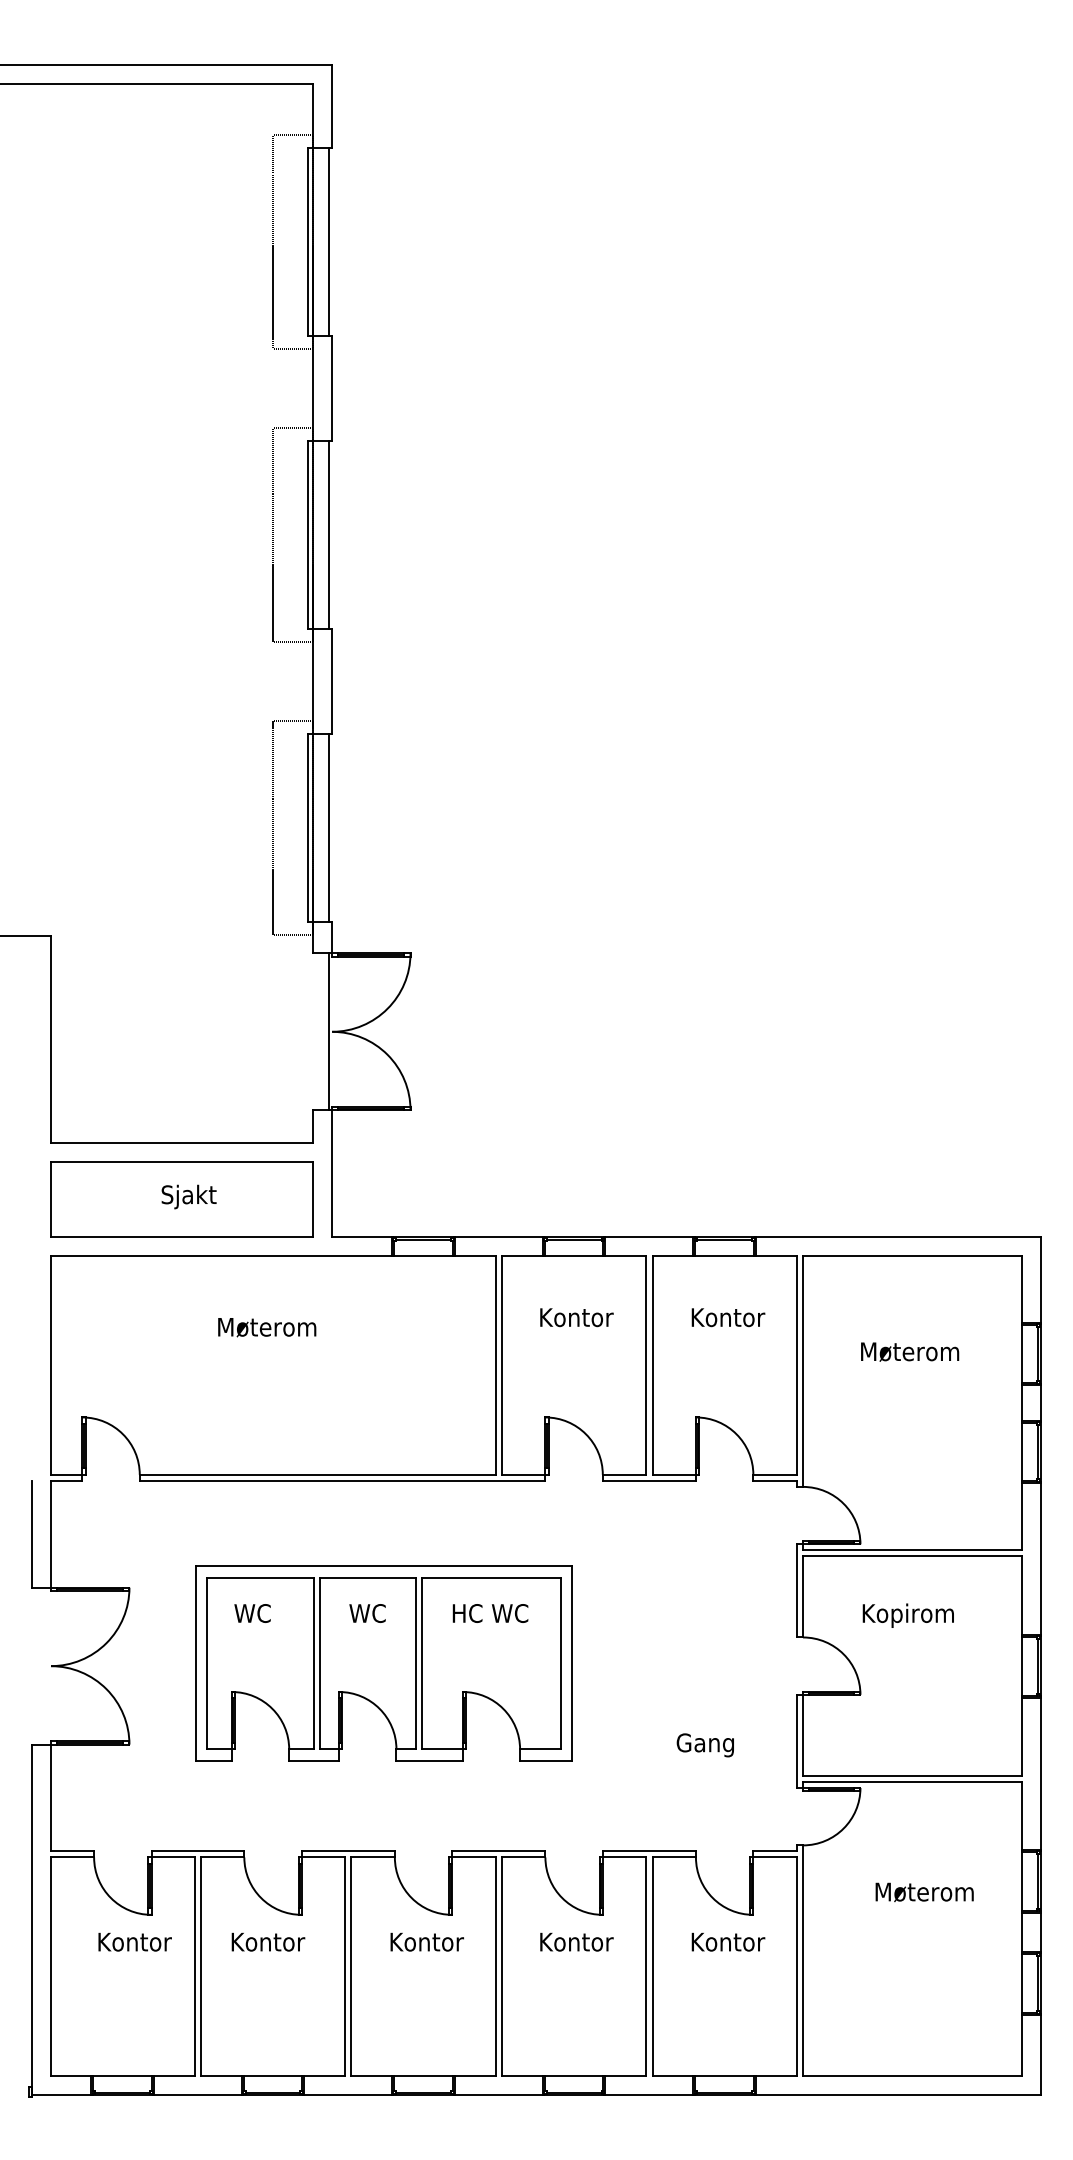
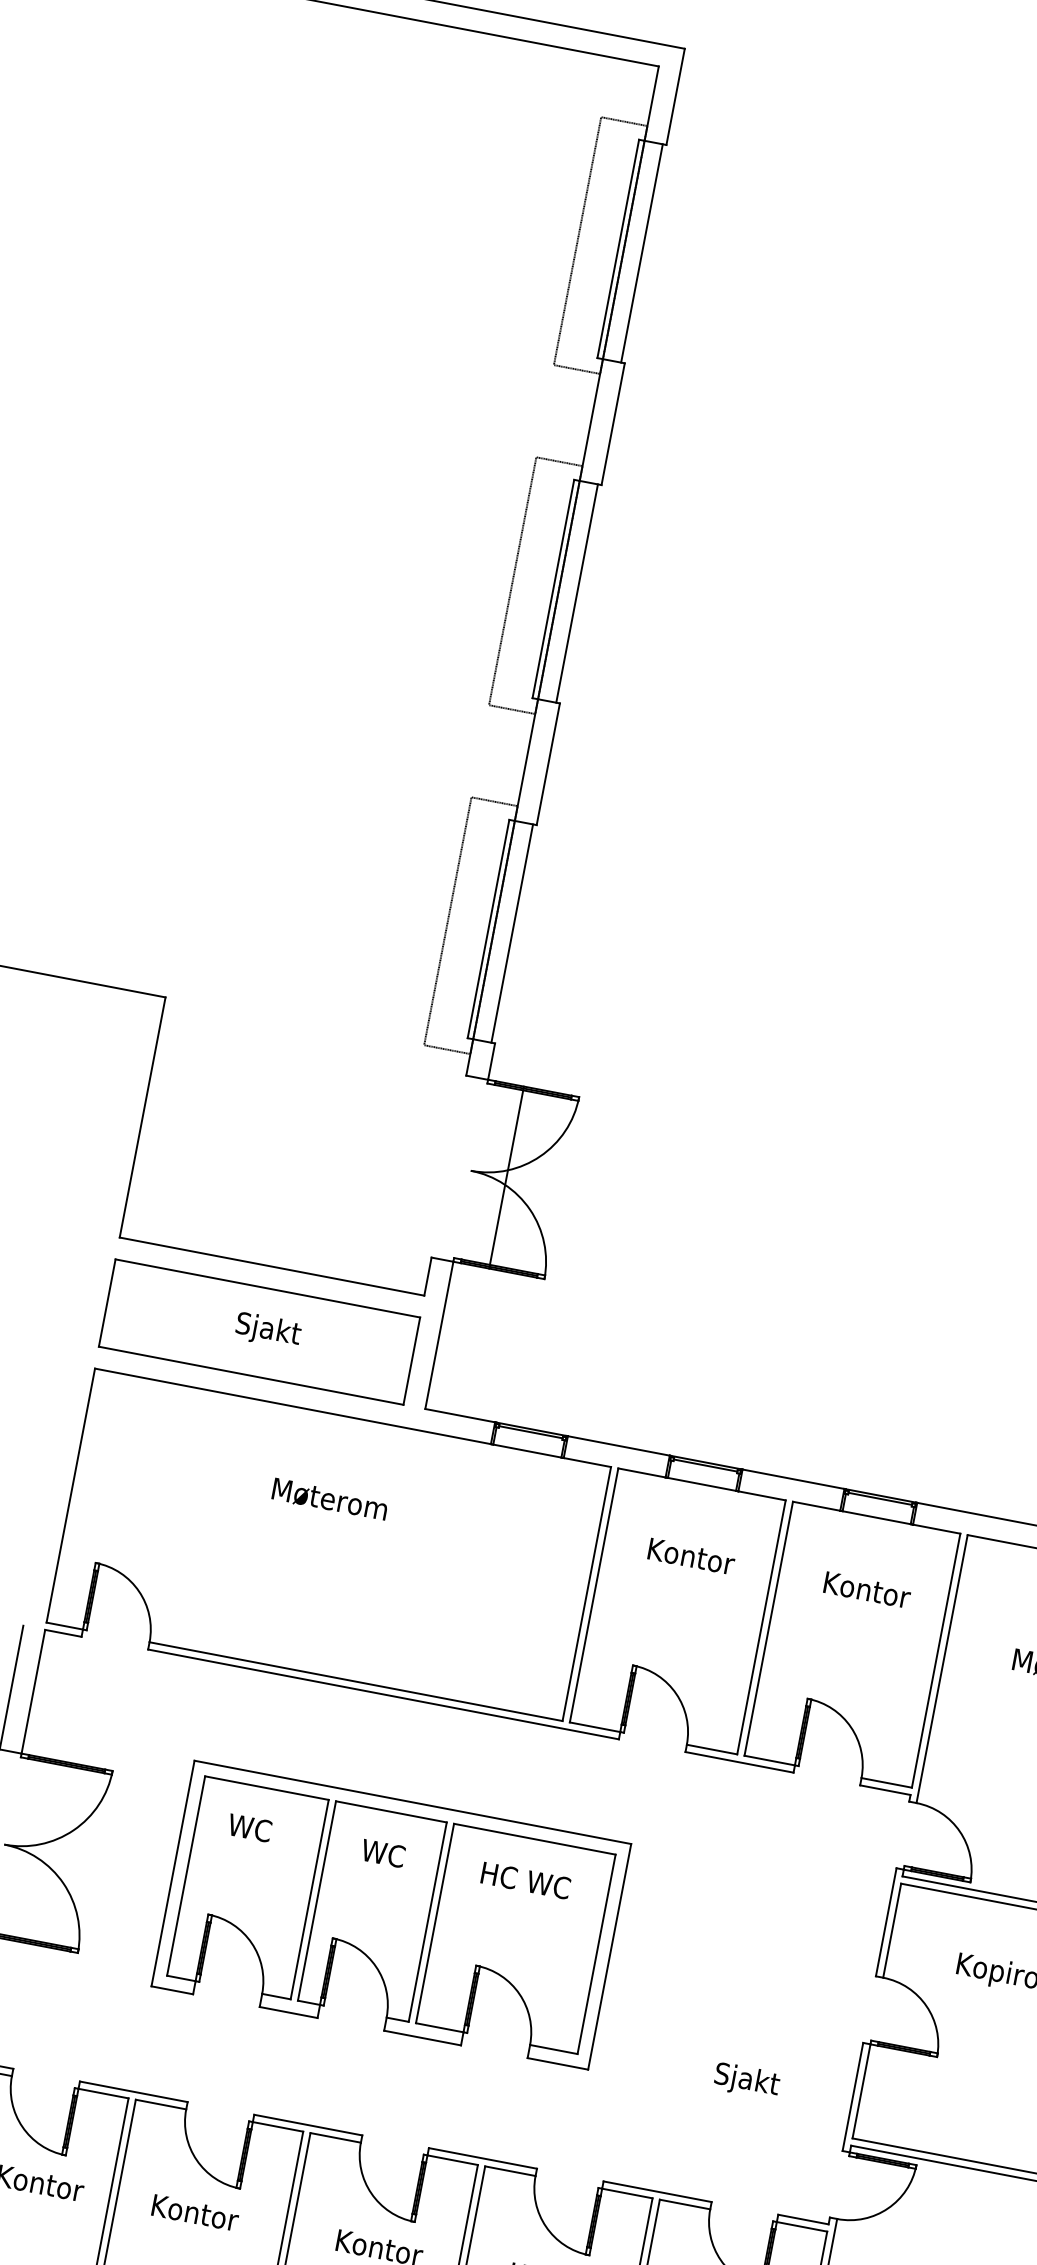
line: (328, 1031) -> (506, 1177), moved
text: (704, 1744) -> (745, 2080), Gang -> Sjakt

